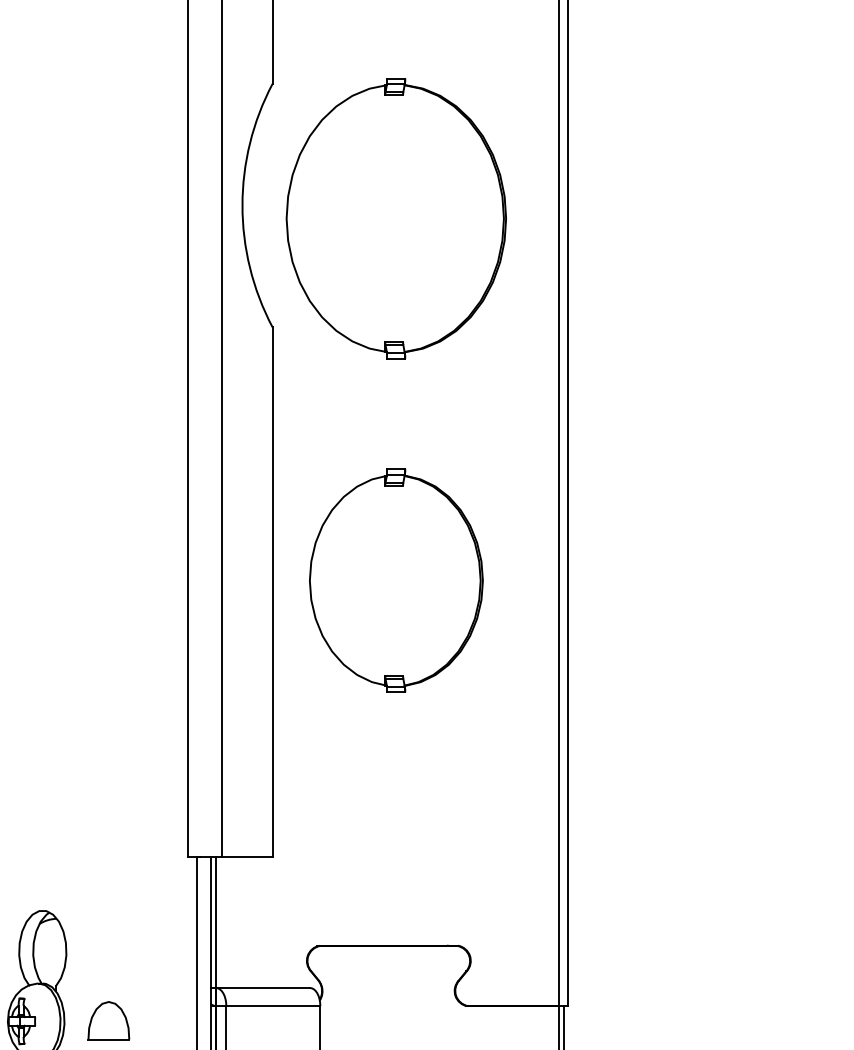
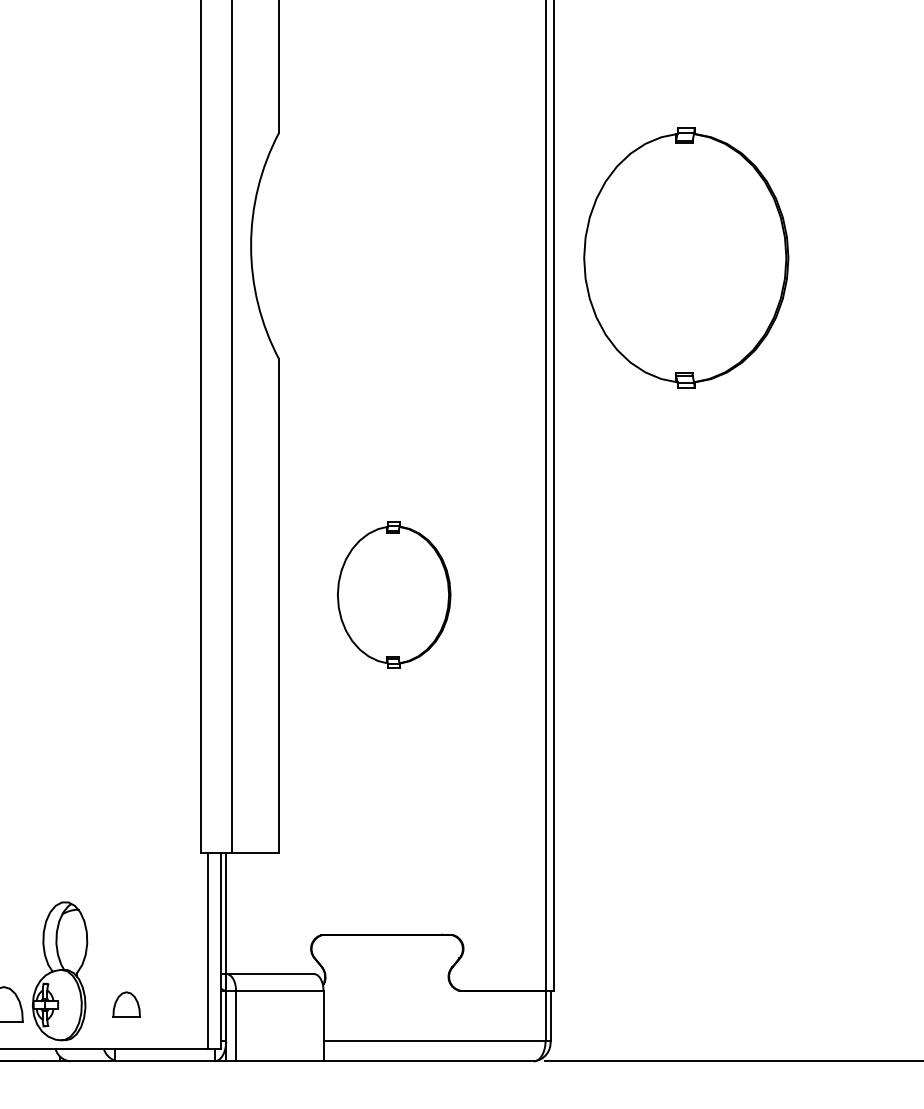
part: (396, 217) -> (686, 257), moved
part: (395, 580) -> (393, 594), size x0.7
part: (108, 1020) -> (126, 1004), size x0.7

